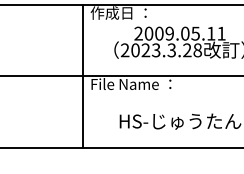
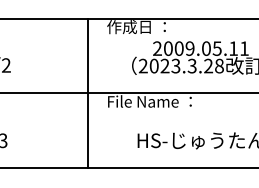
line: (83, 76) -> (88, 93), moved

